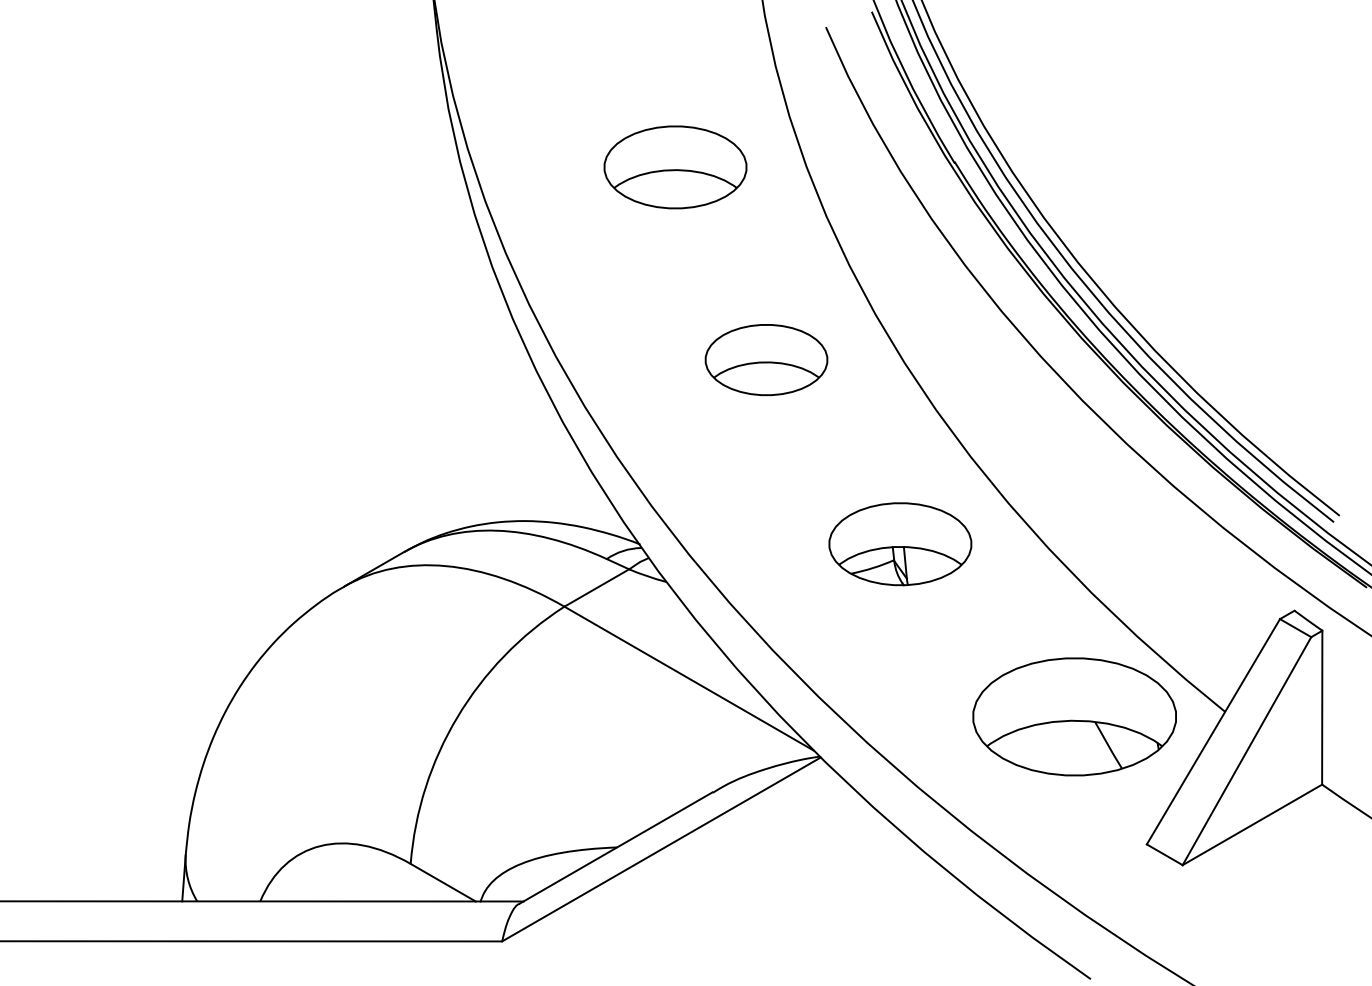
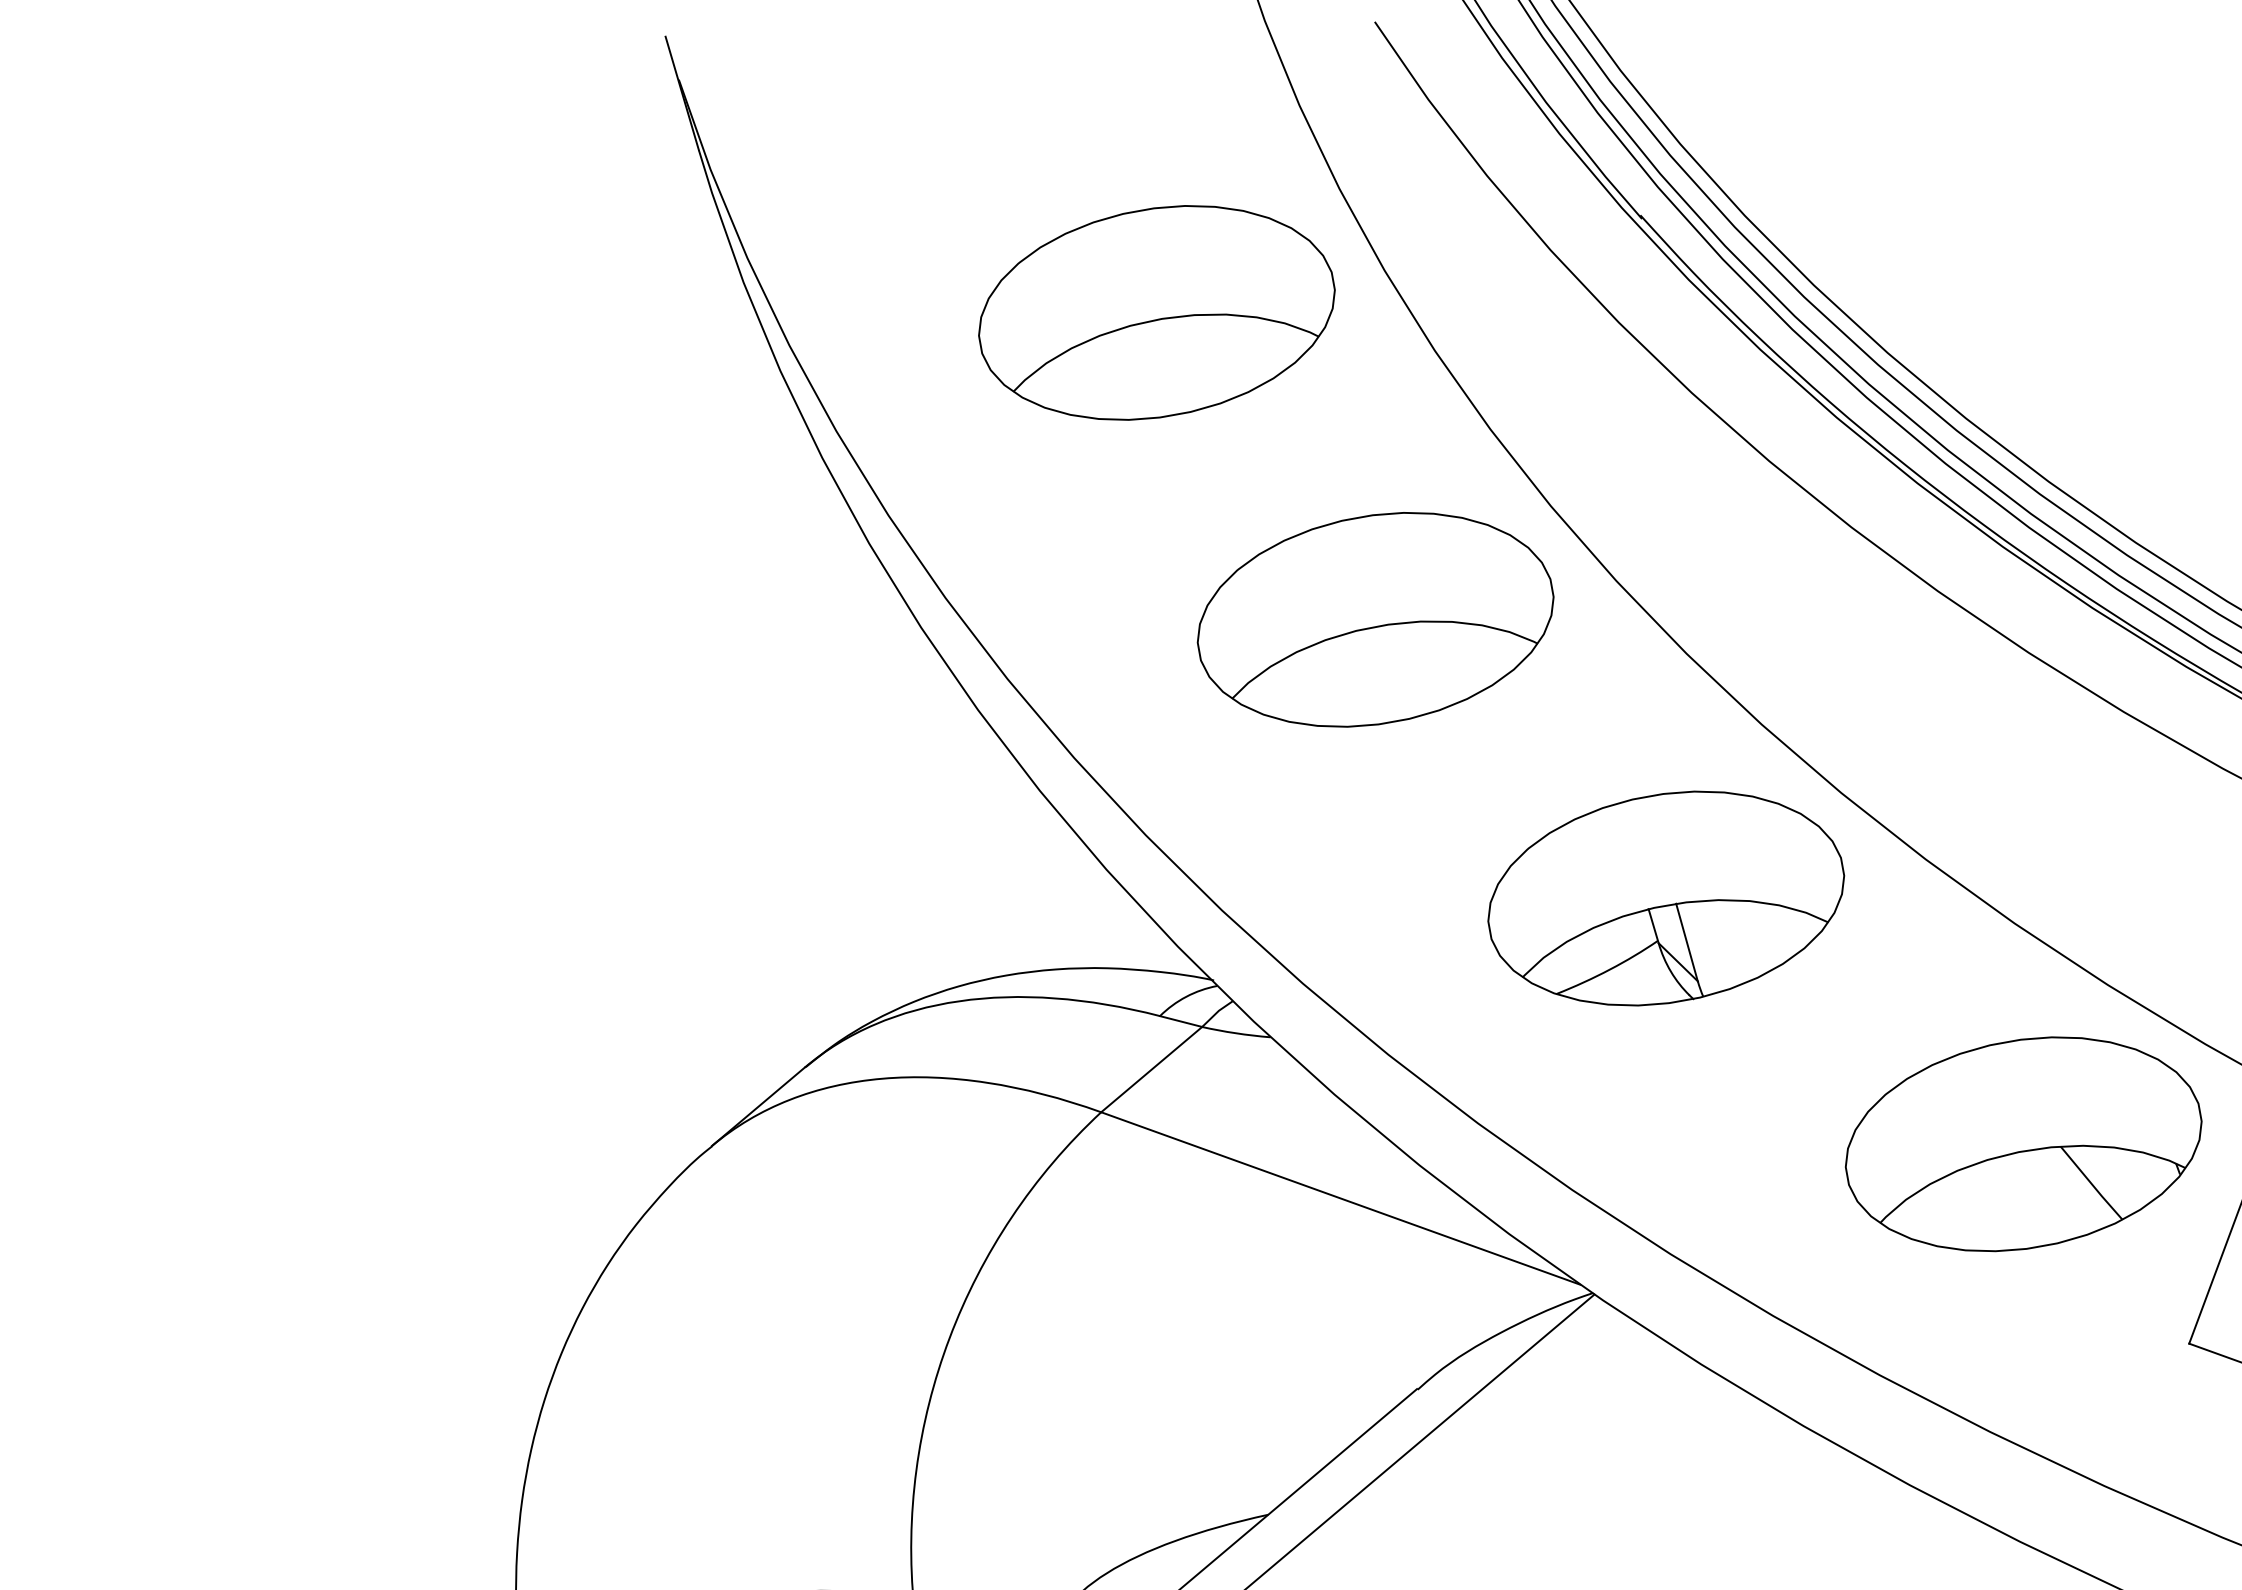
part: (675, 167) -> (1156, 313), size x1.43
part: (766, 359) -> (1375, 618), size x1.67
part: (900, 543) -> (1666, 897), size x1.43

